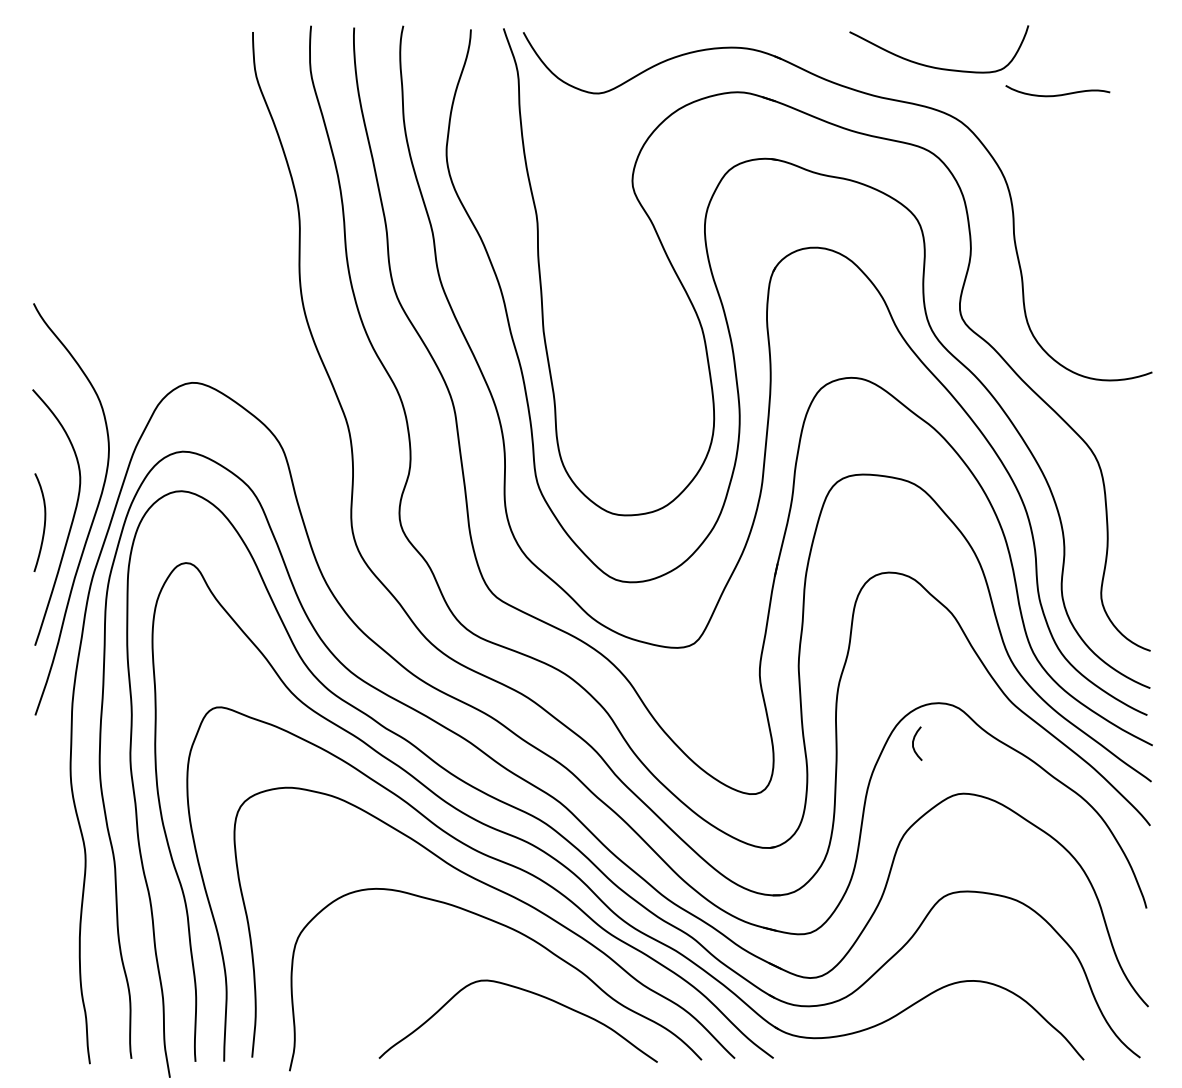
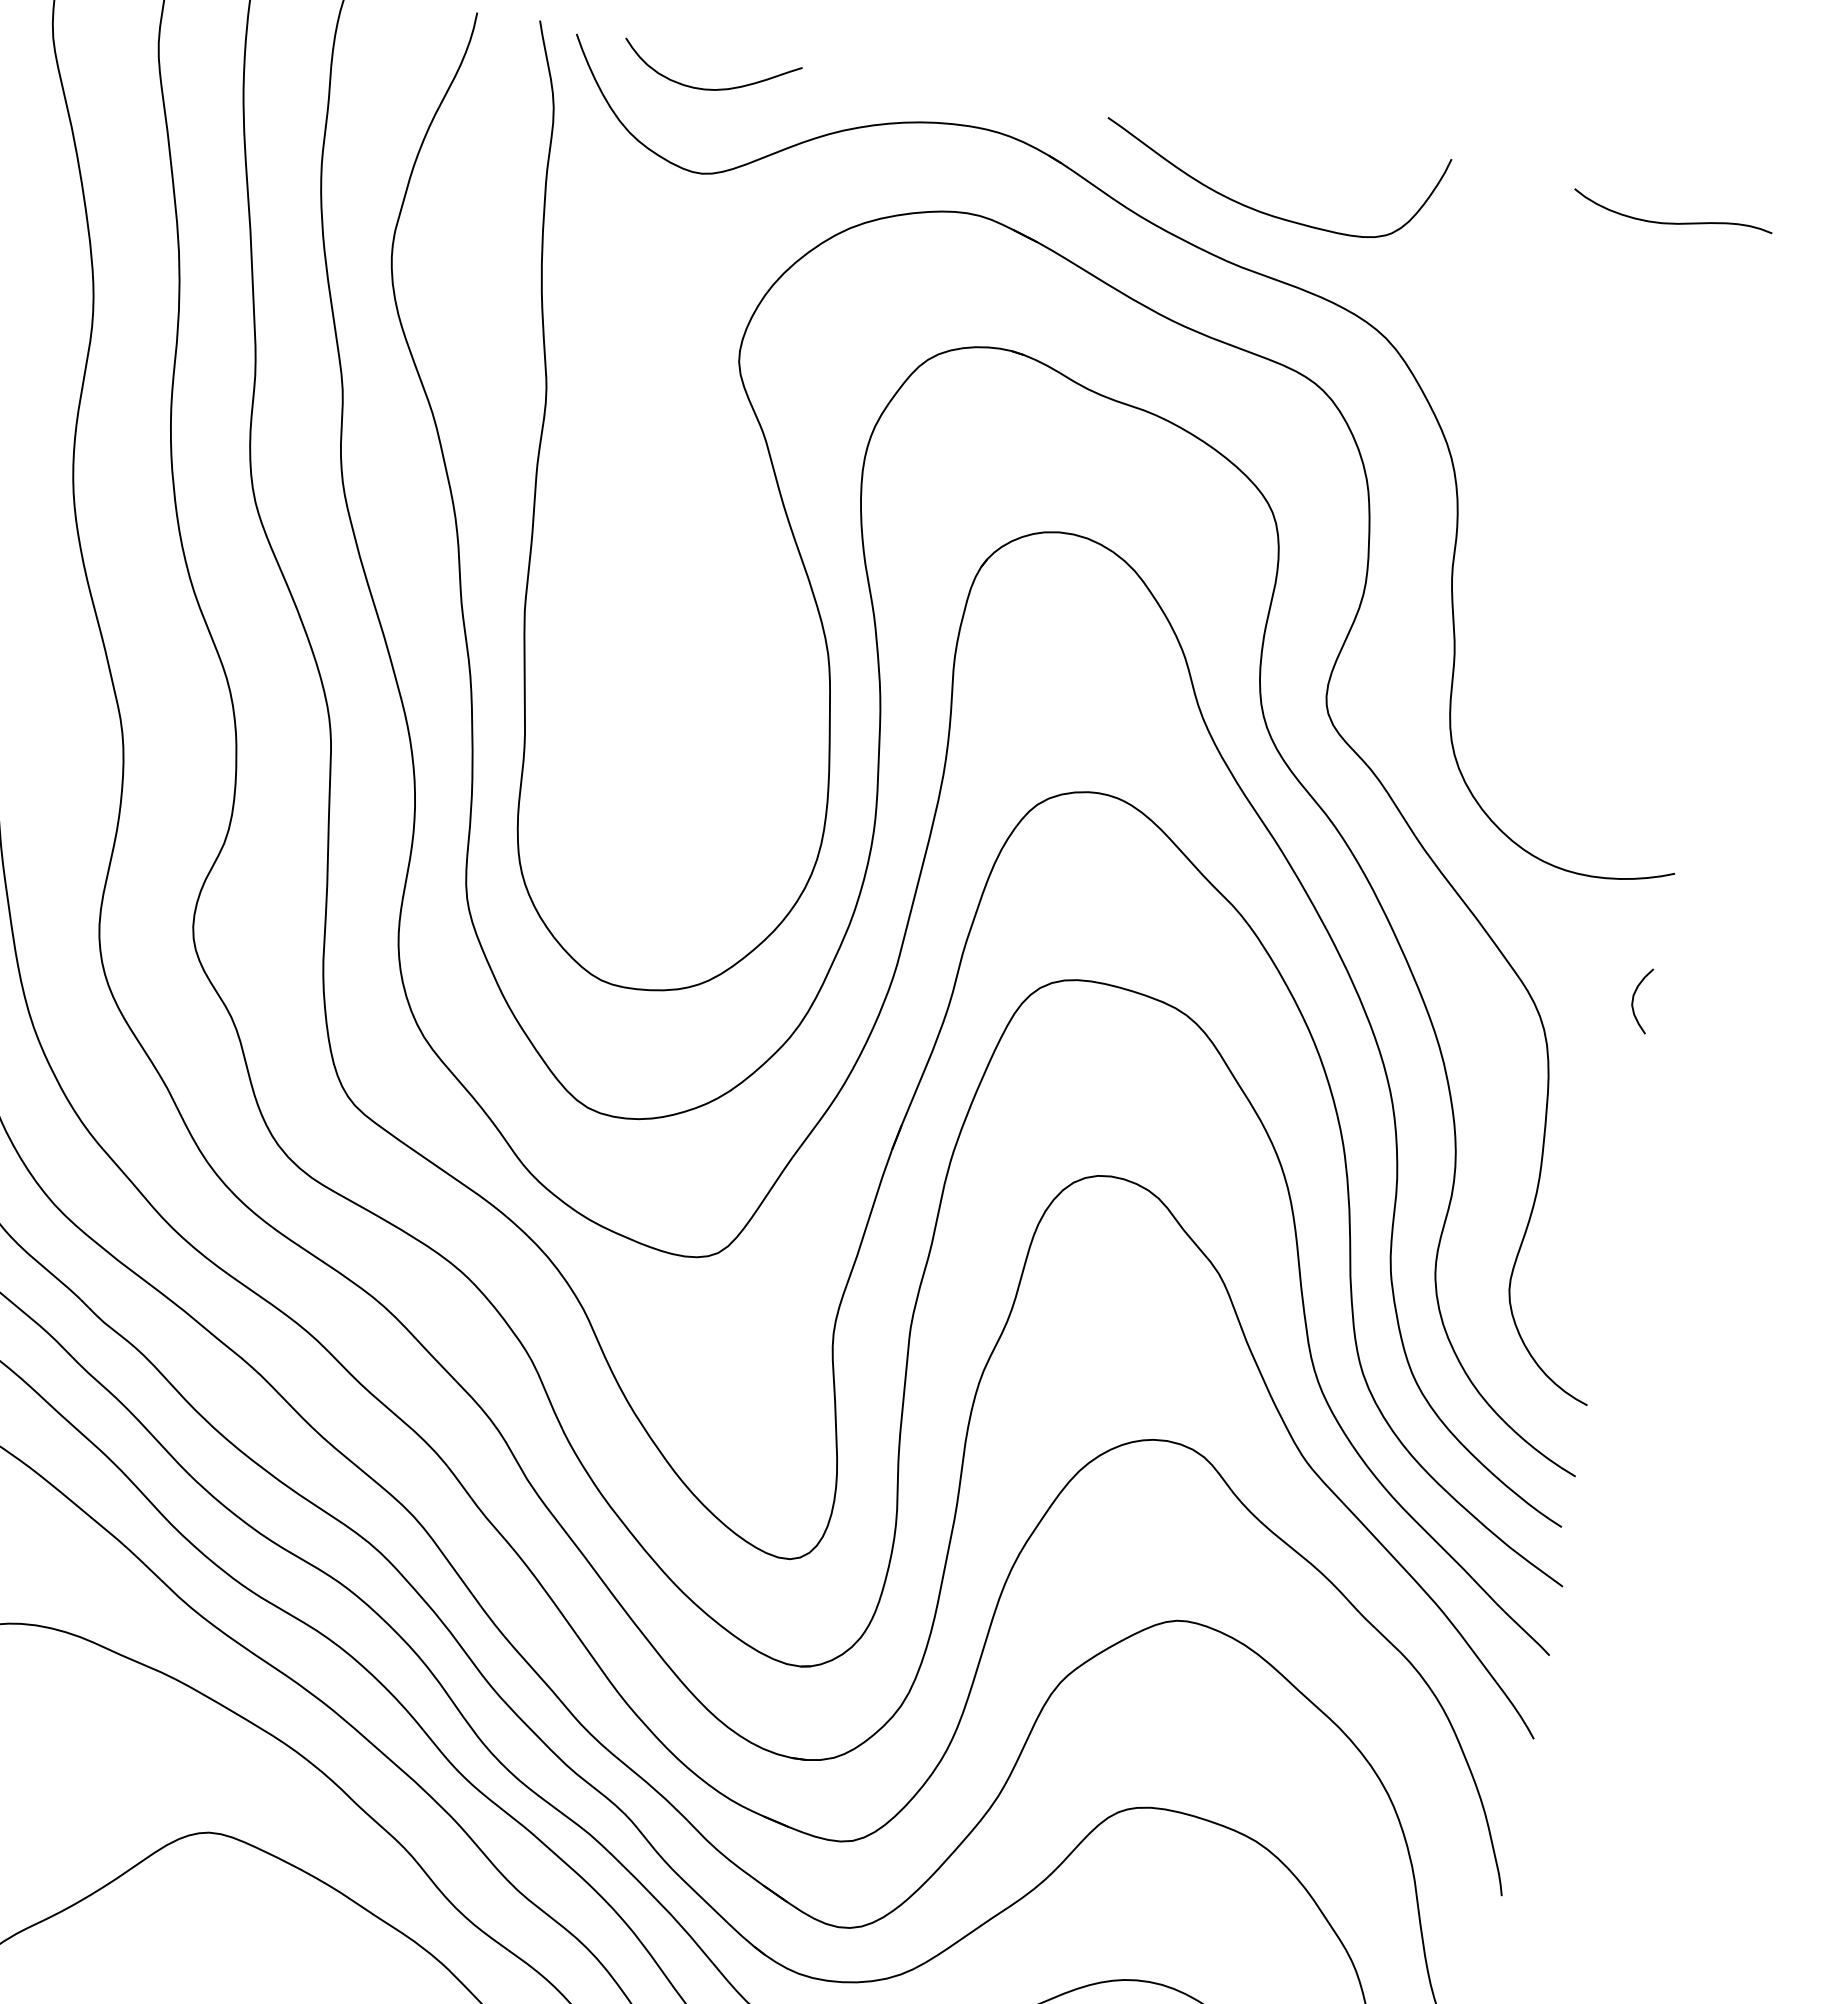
curve: (597, 48) -> (713, 87), added
curve: (934, 66) -> (1259, 209), moved
curve: (1057, 94) -> (1670, 221), moved
curve: (914, 741) -> (1636, 995), moved

